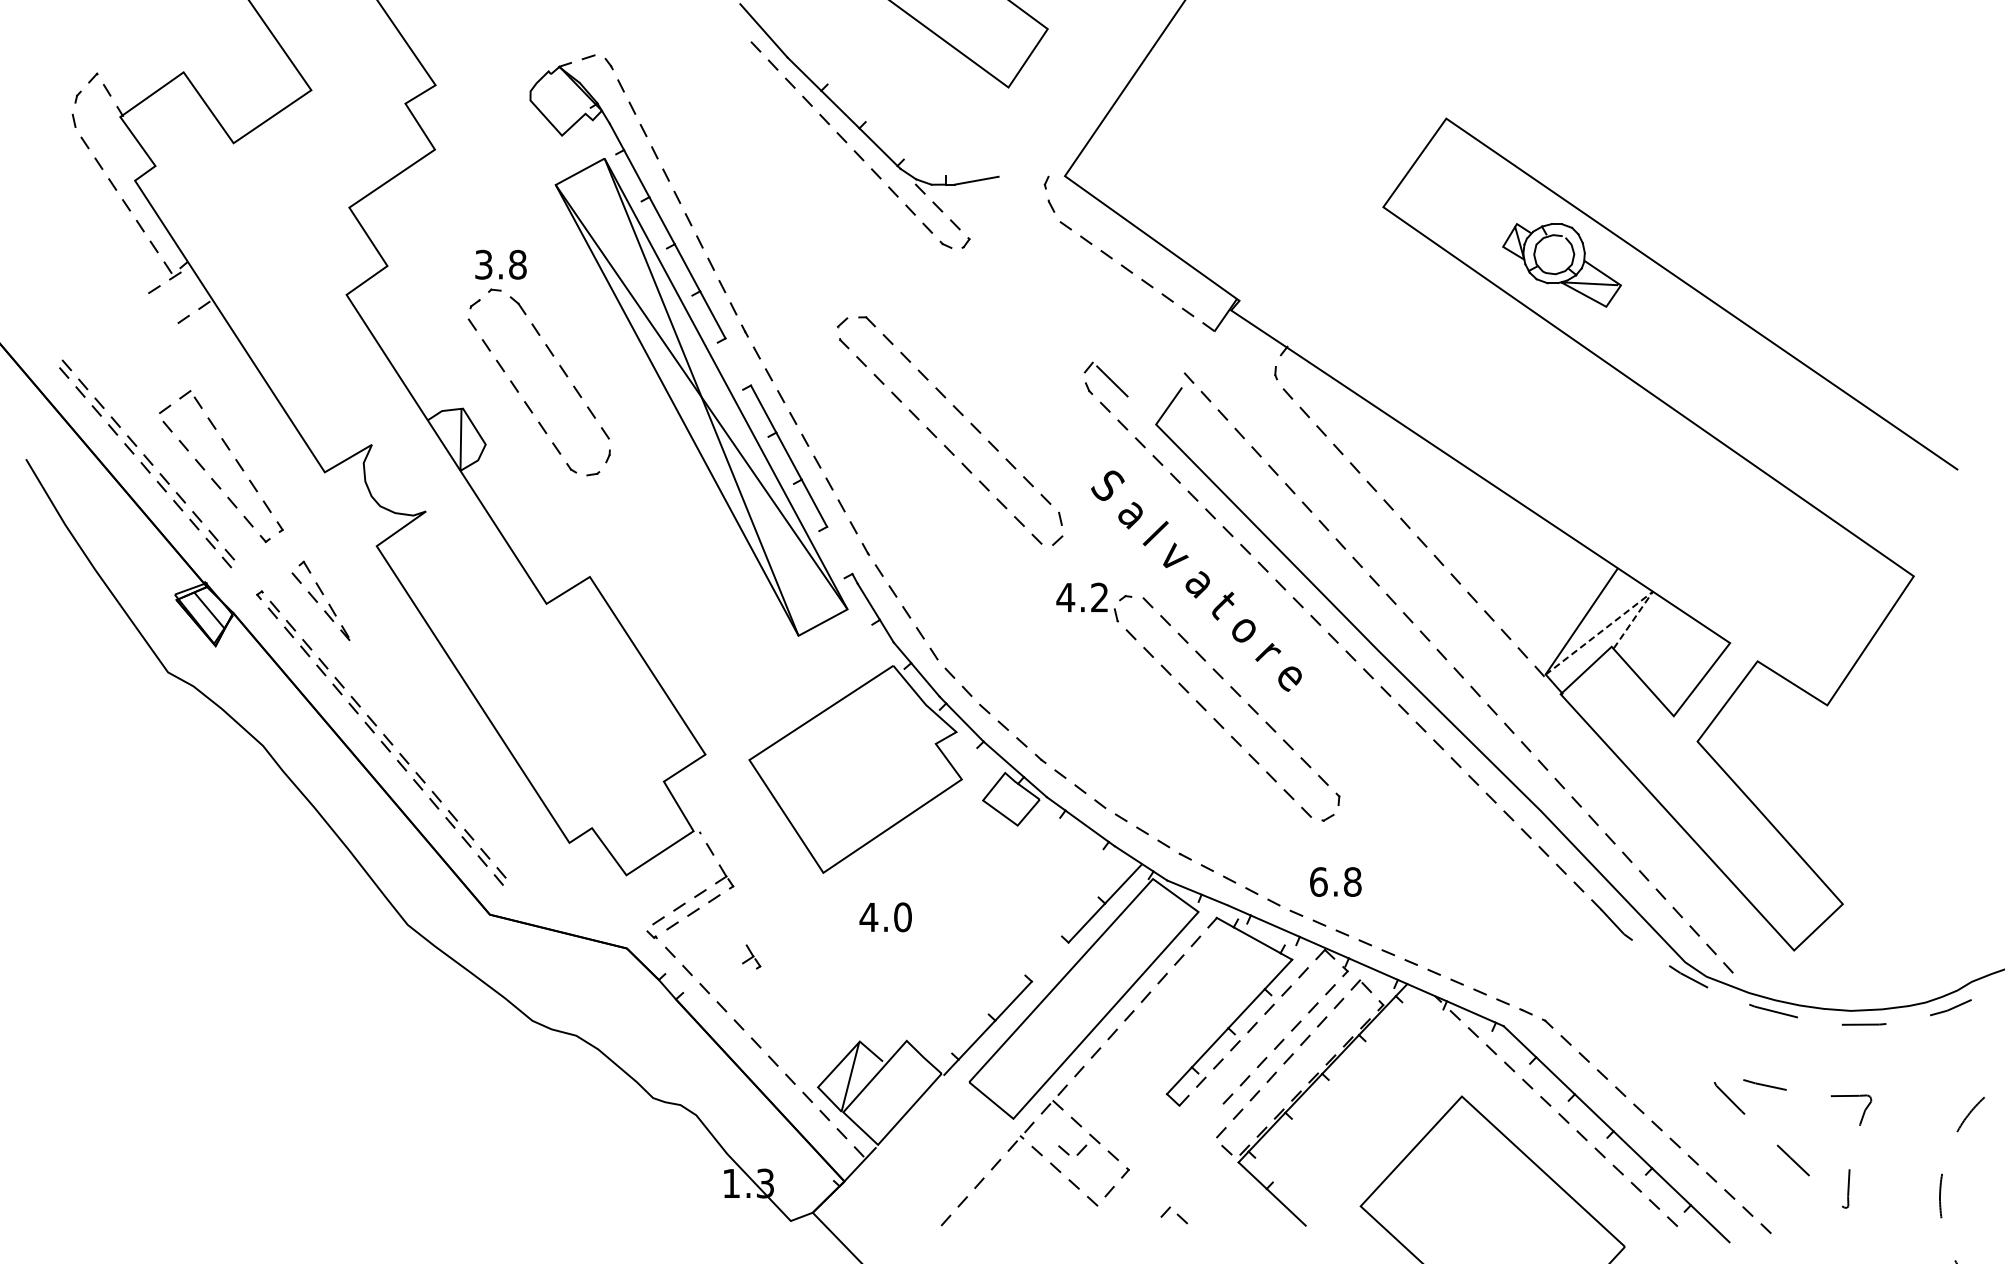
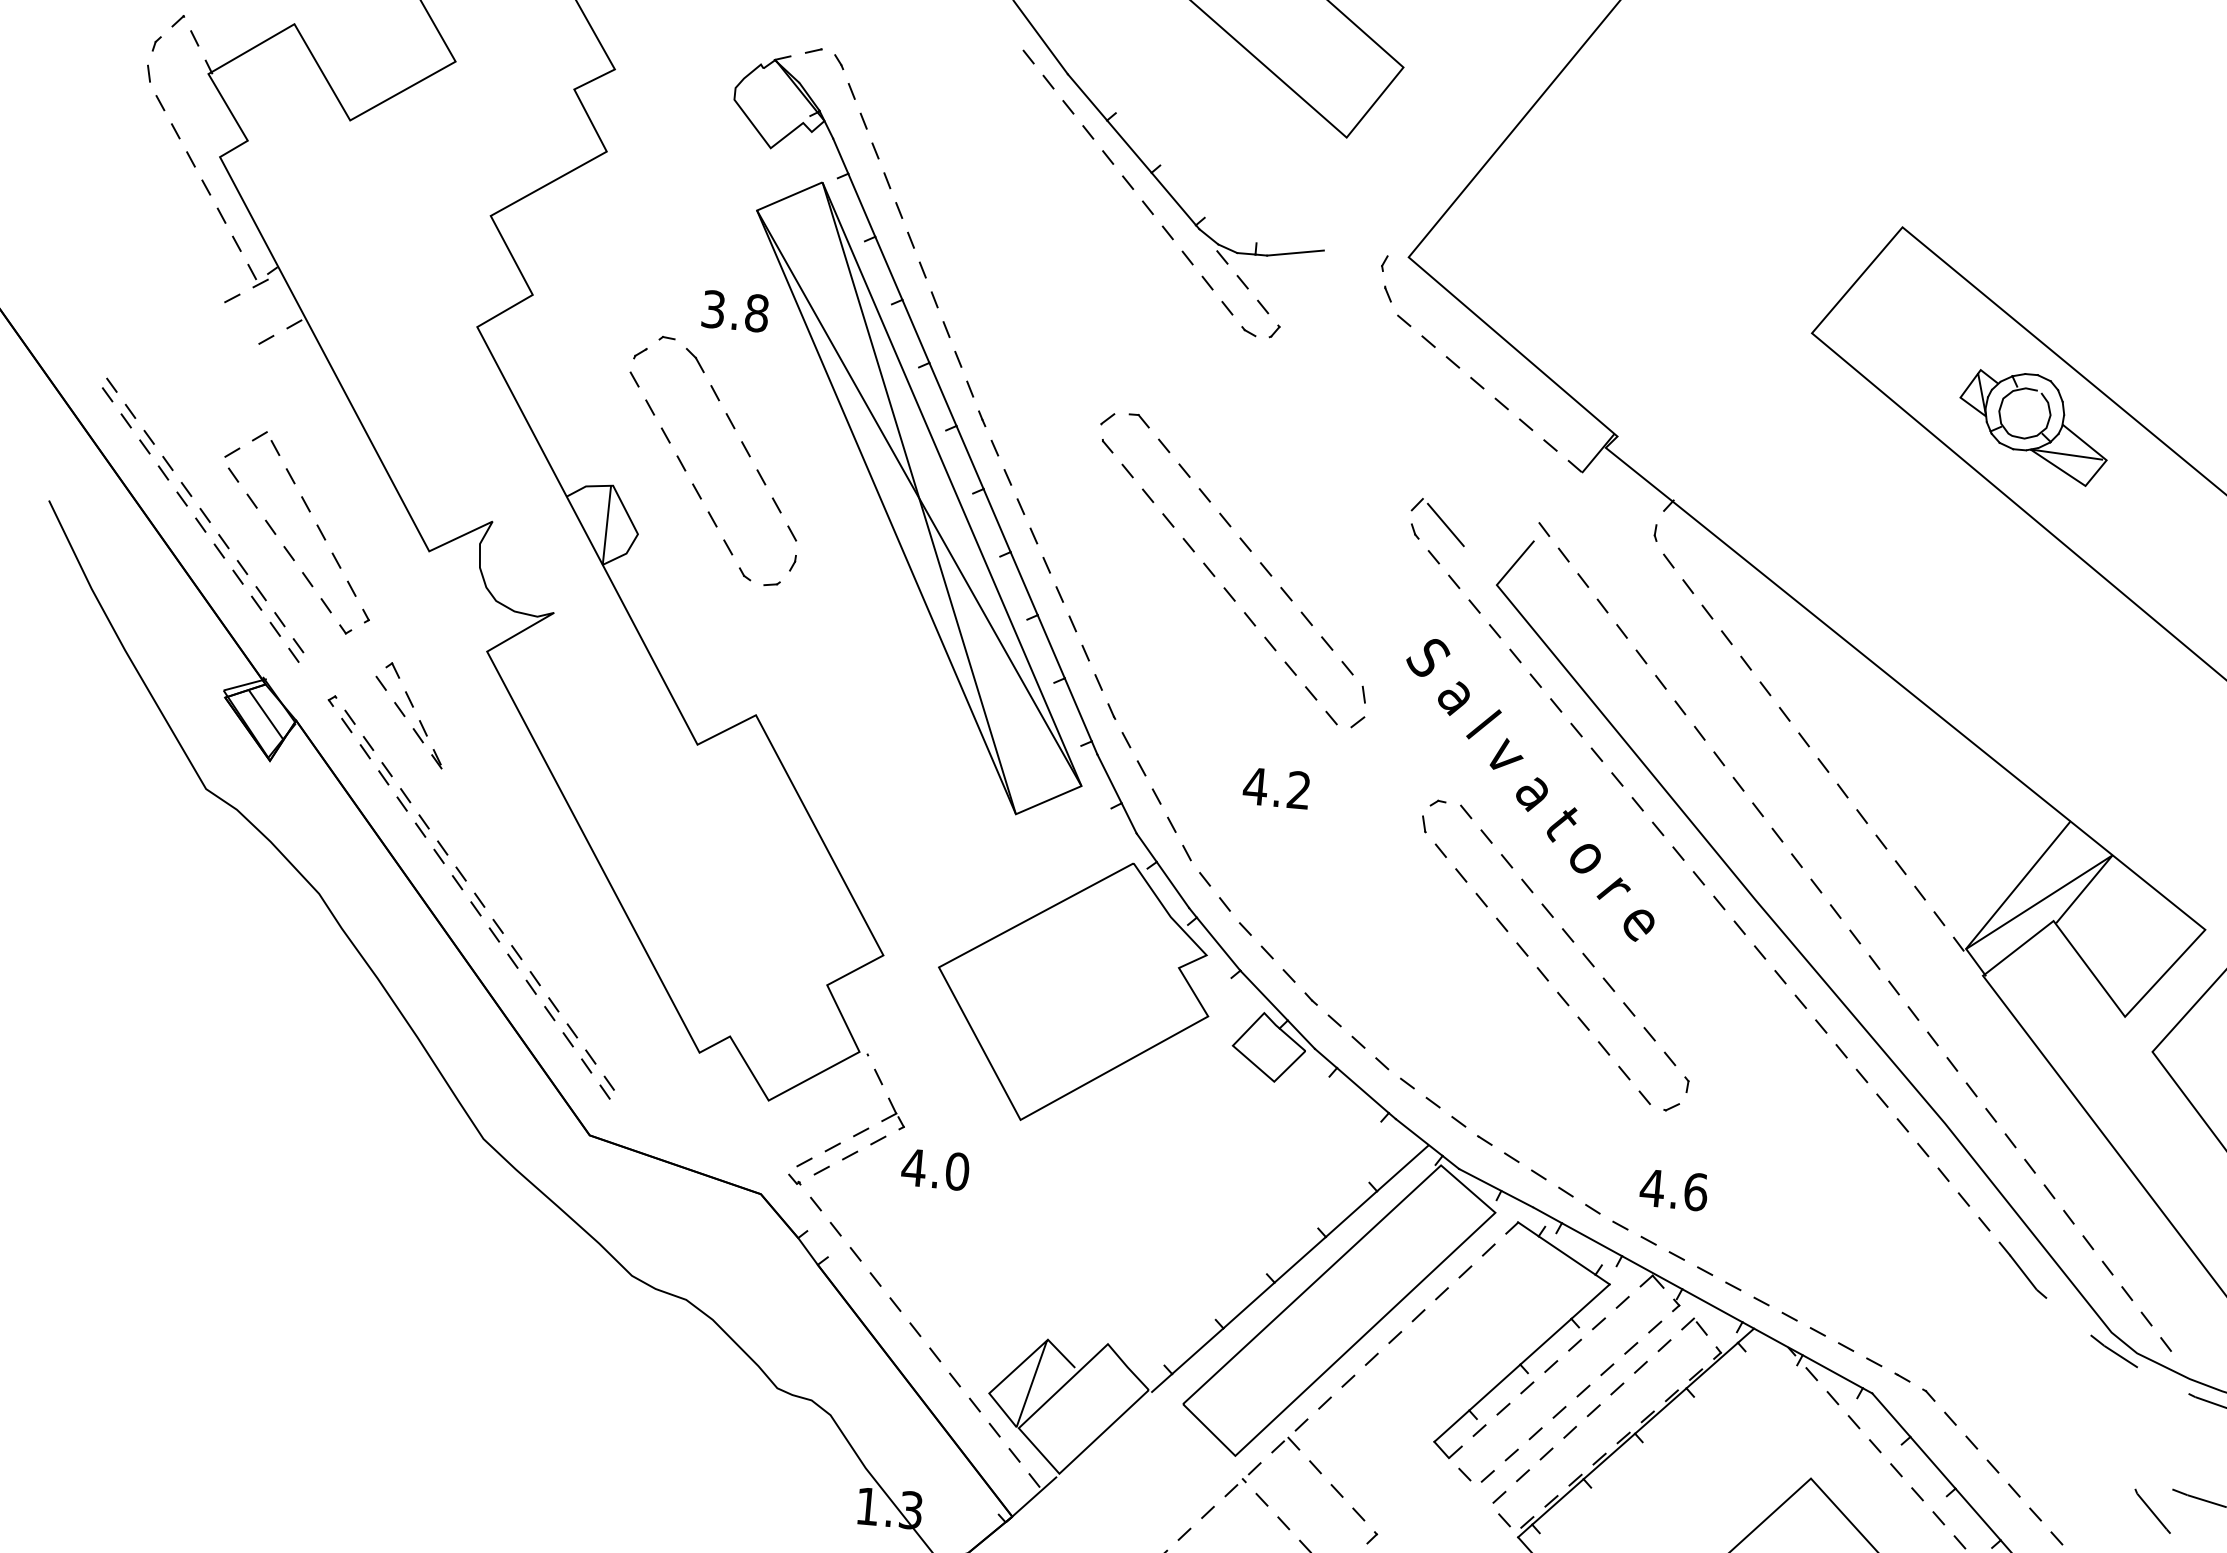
text: (500, 264) -> (734, 310), moved
line: (737, 361) -> (969, 456), added
line: (839, 550) -> (1077, 709), added
text: (1081, 596) -> (1275, 786), moved
line: (1626, 612) -> (2076, 878), dashed -> solid
text: (1335, 881) -> (1673, 1189), 6.8 -> 4.6
text: (885, 917) -> (935, 1169), moved
part: (751, 956) -> (919, 1218), removed
line: (1049, 961) -> (1299, 1259), added
part: (1072, 1149) -> (1475, 1474), moved

